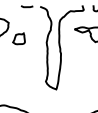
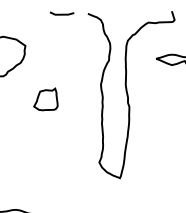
part: (18, 38) -> (44, 98), moved

